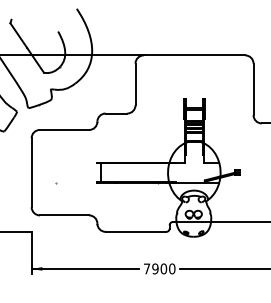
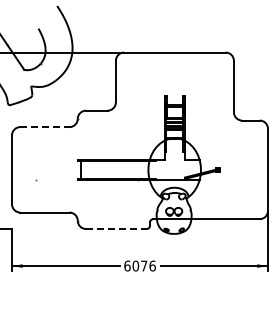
line: (64, 130) -> (44, 127), solid -> dashed
line: (136, 231) -> (116, 228), solid -> dashed
text: (159, 268) -> (139, 265), 7900 -> 6076

